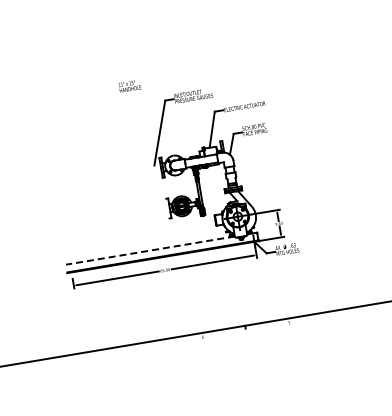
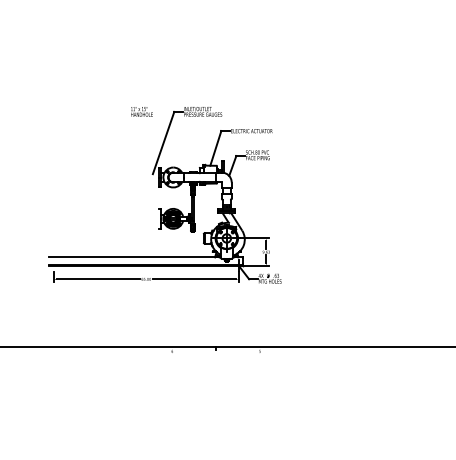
text: (129, 85) -> (141, 111), moved
line: (149, 250) -> (134, 257), dashed -> solid

